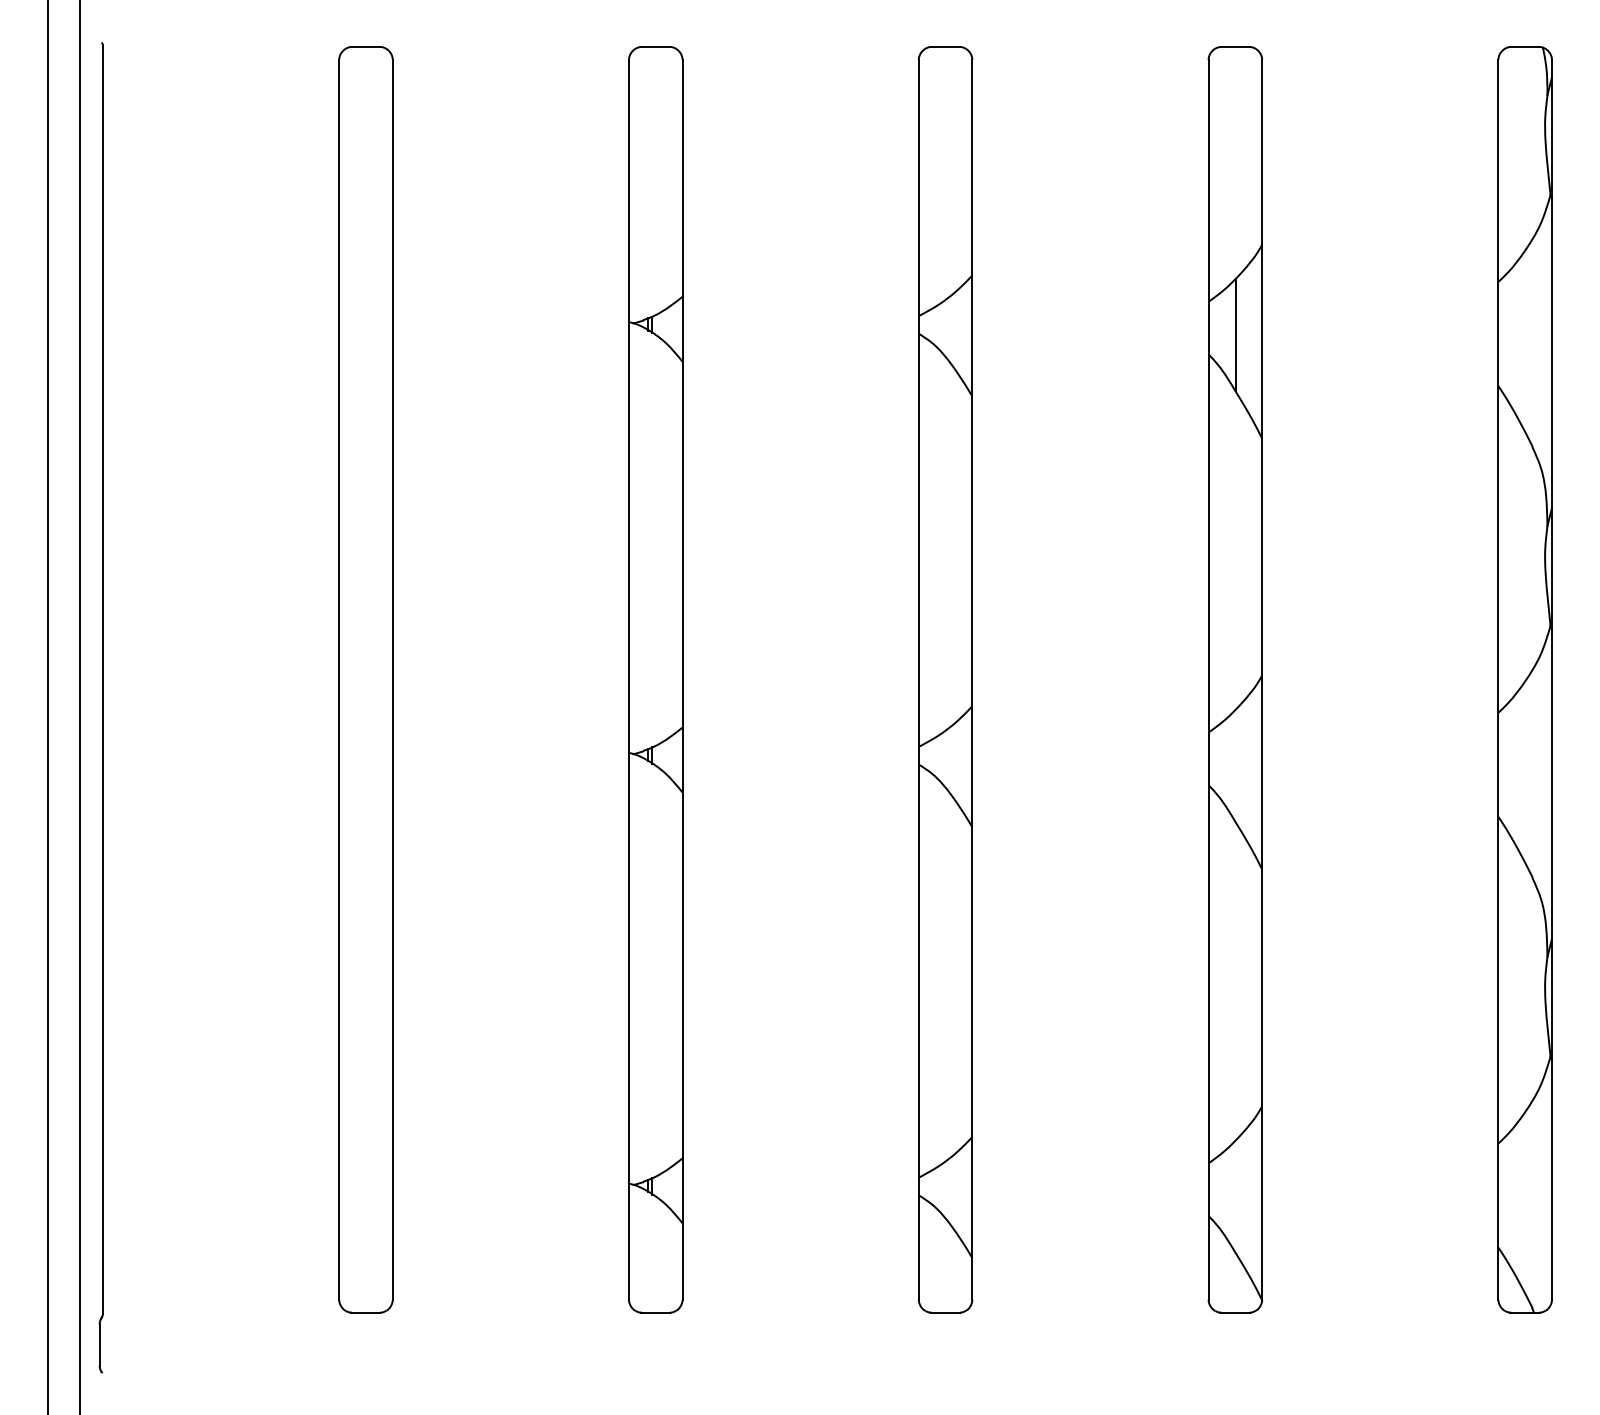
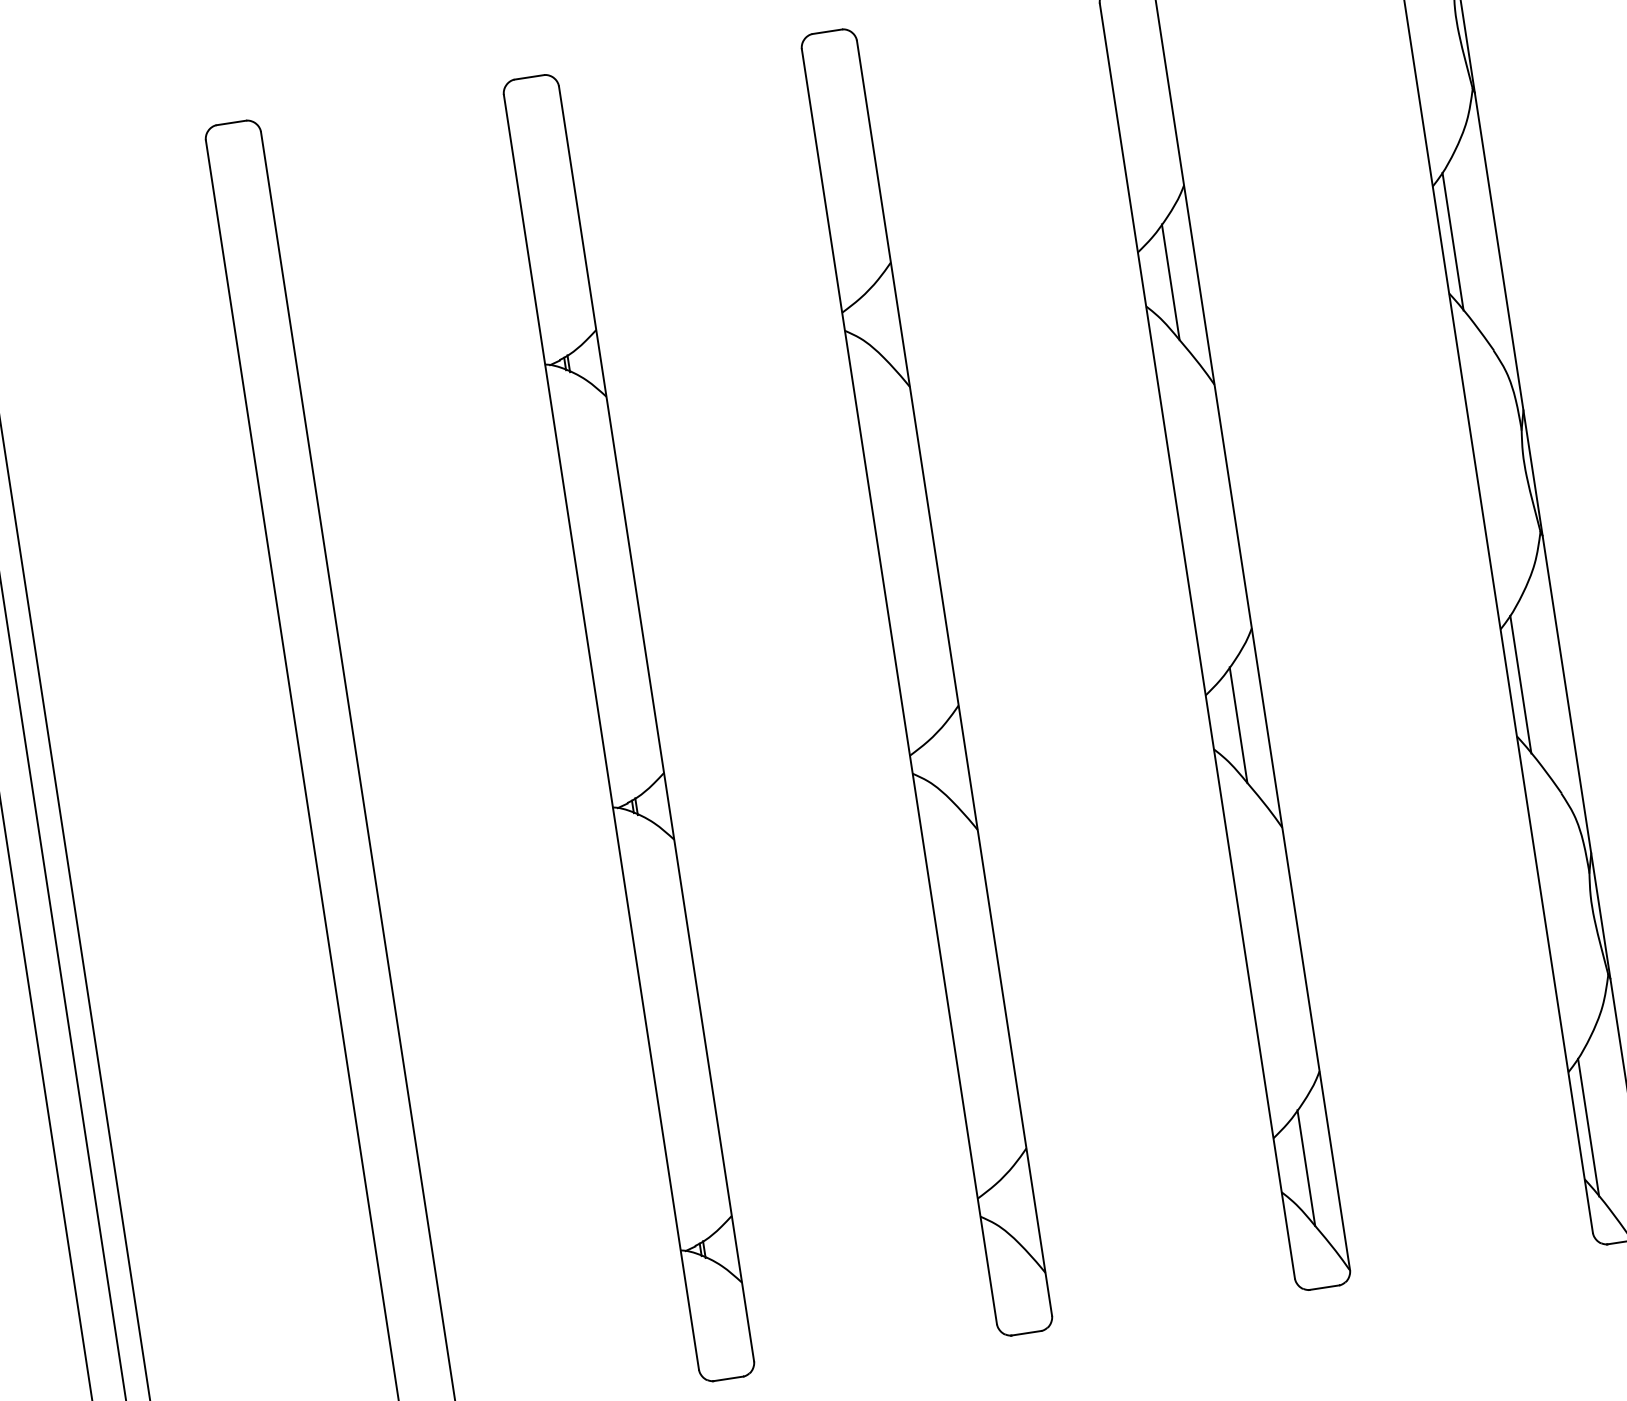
line: (1509, 337) -> (1452, 241), added
line: (1235, 765) -> (1238, 724), added
line: (1509, 768) -> (1520, 684), added
line: (1235, 1196) -> (1306, 1168), added
line: (1509, 1198) -> (1588, 1127), added

